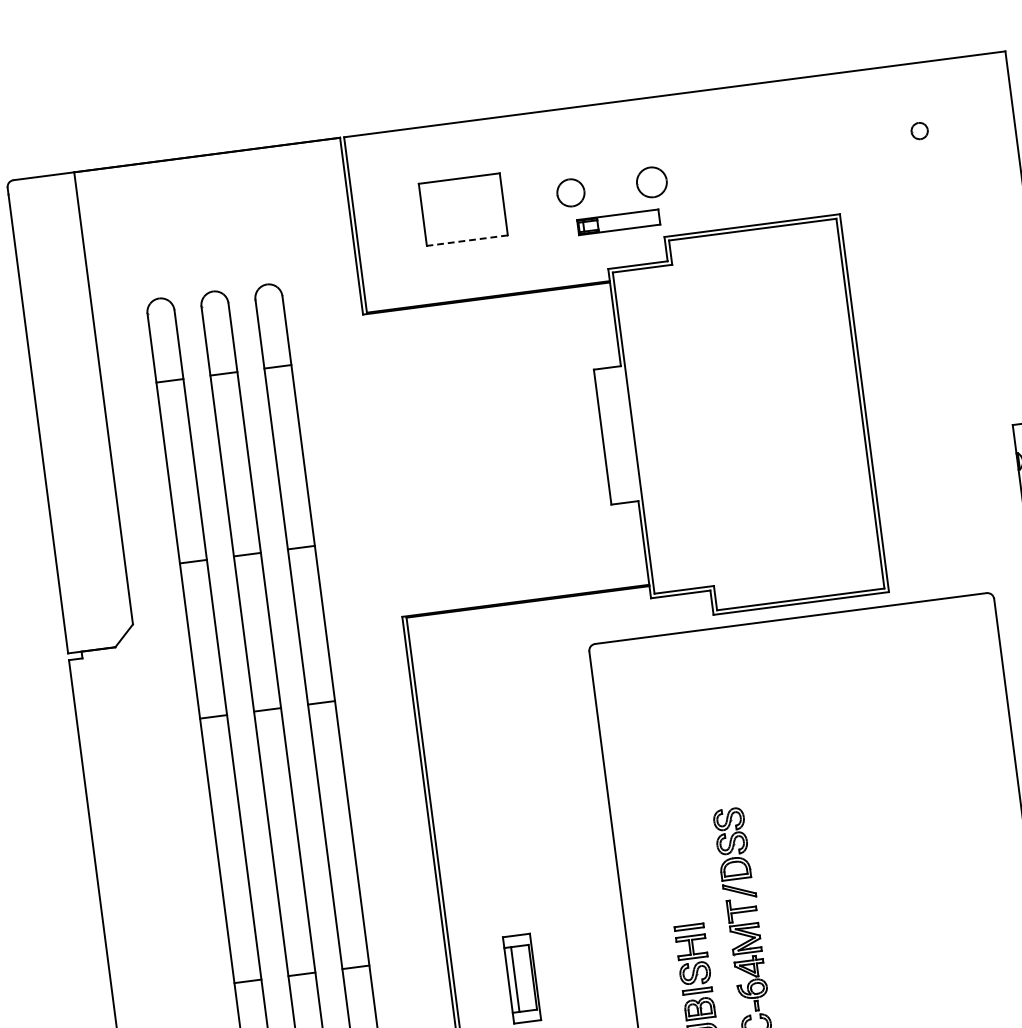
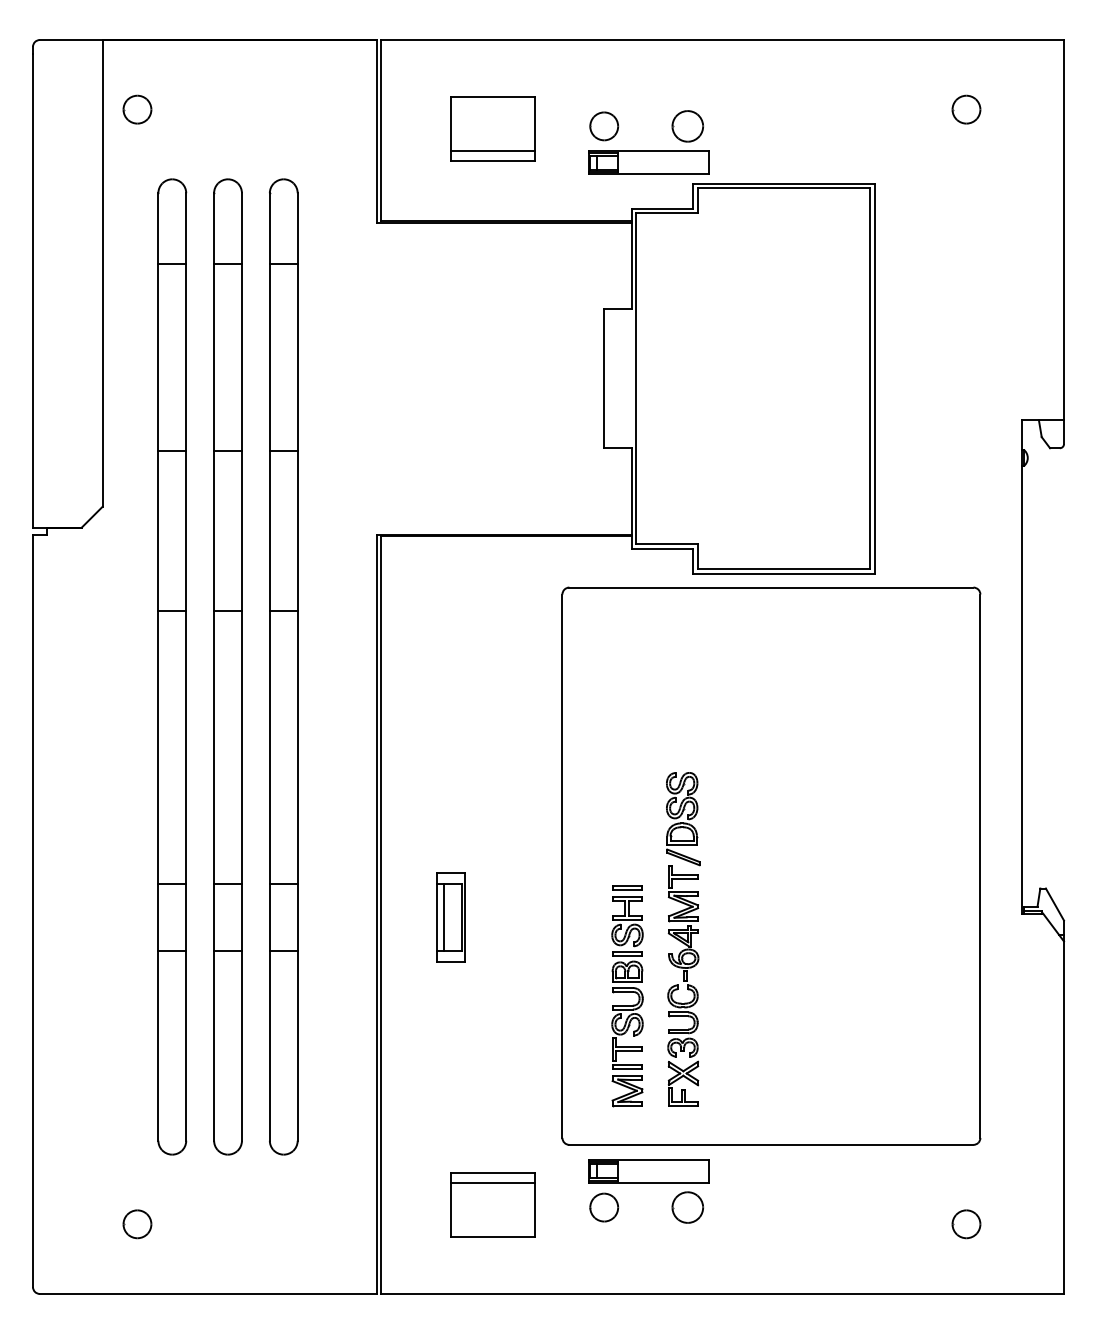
part: (919, 130) -> (966, 109), size x1.67
part: (618, 222) -> (648, 162), size x1.43
line: (465, 231) -> (492, 151), added
part: (116, 235) -> (137, 109), added
line: (467, 240) -> (492, 161), dashed -> solid

